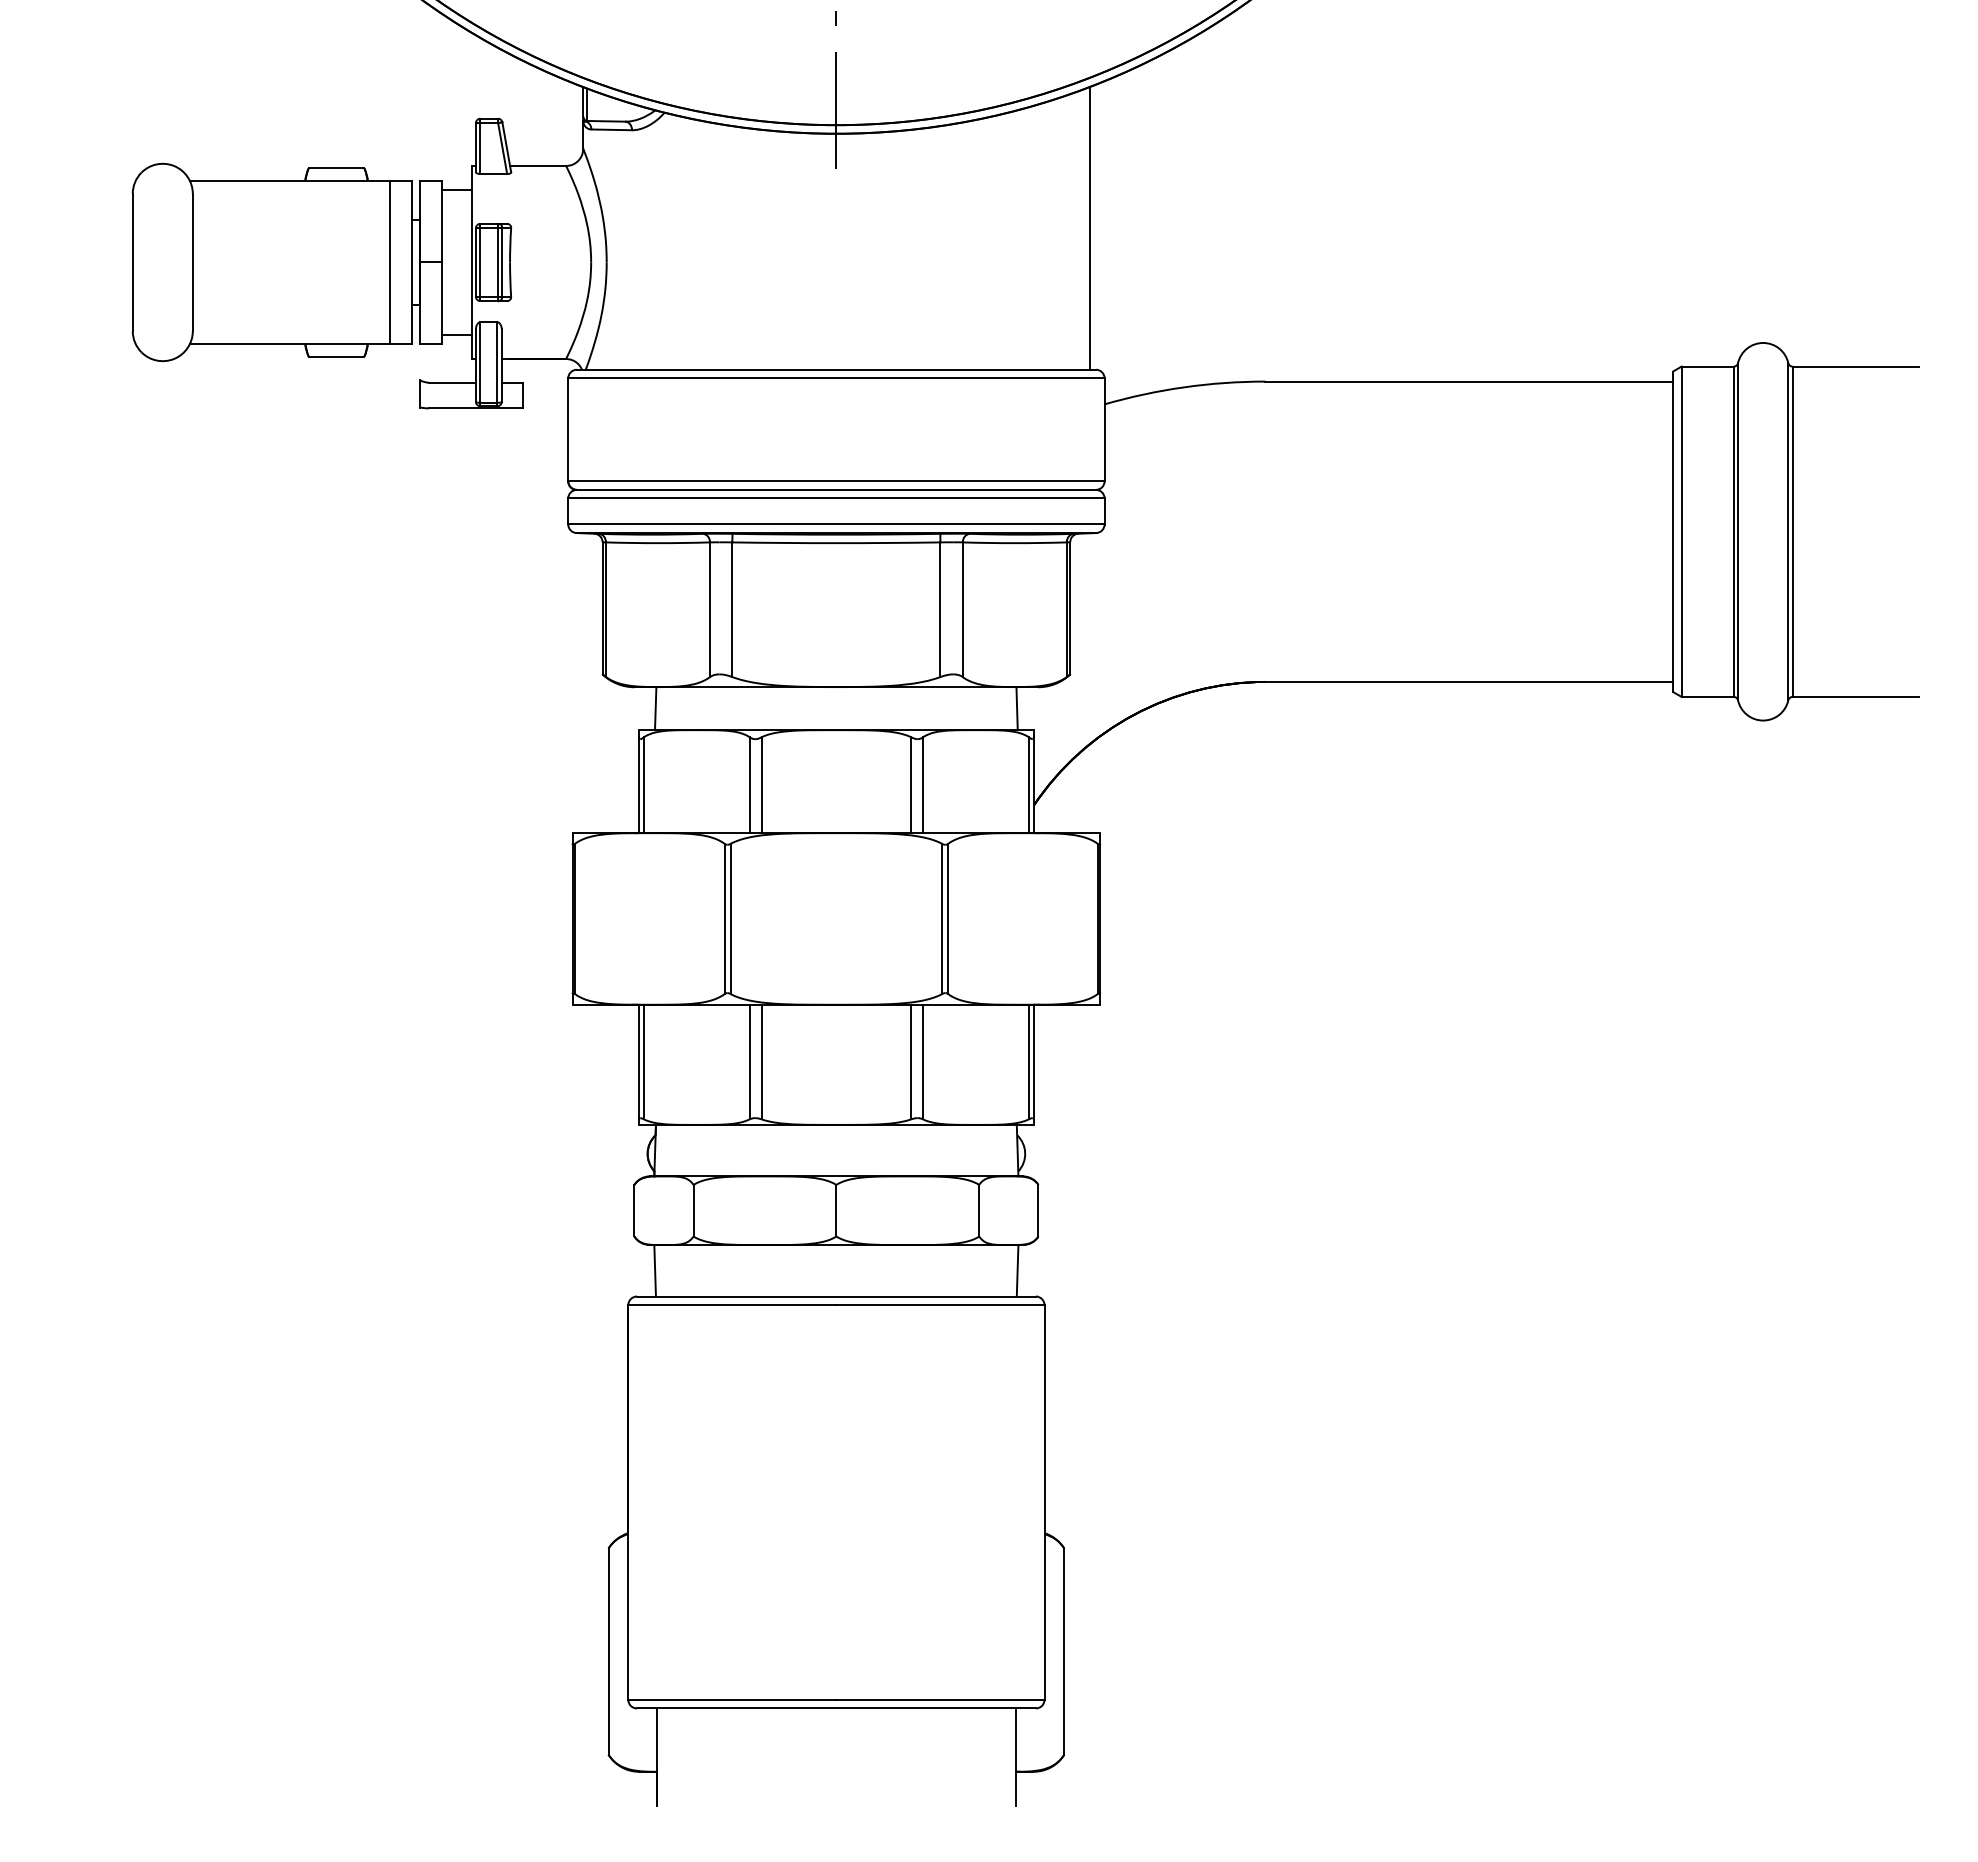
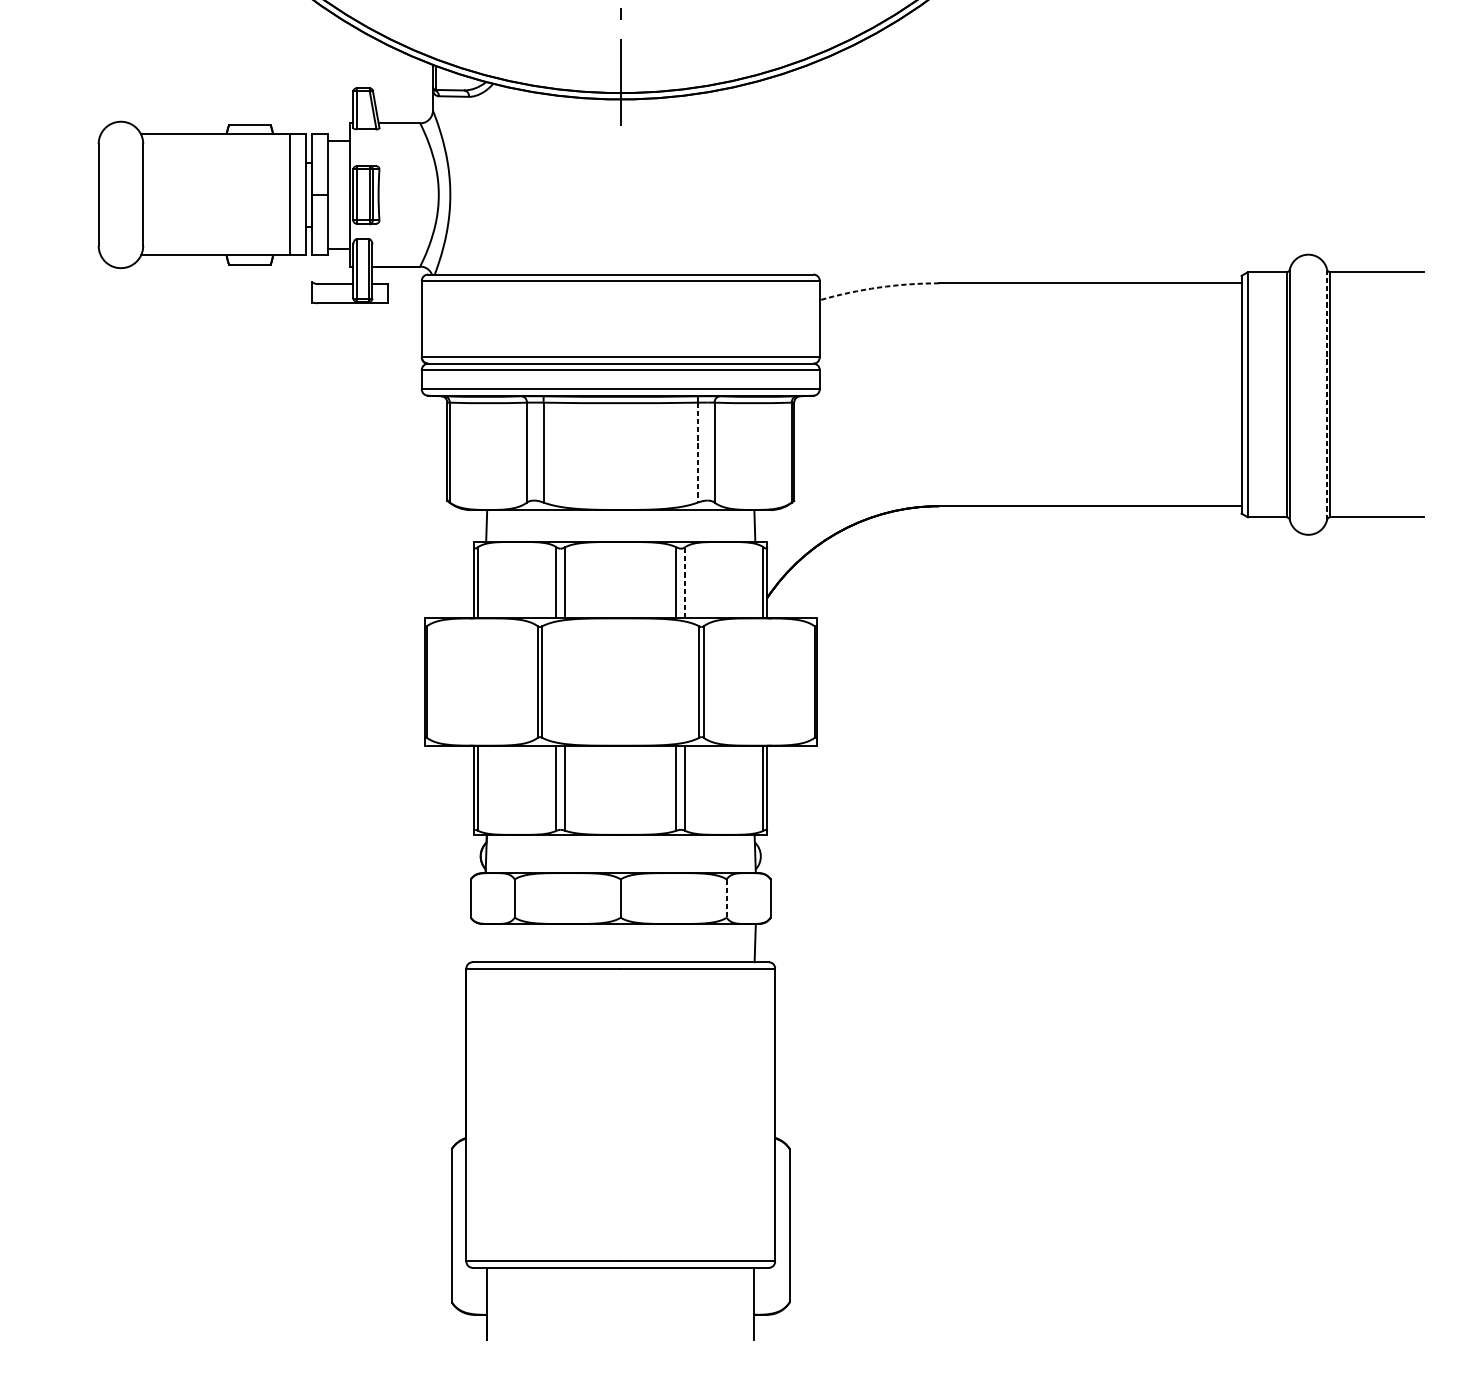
line: (1089, 228) -> (808, 169), removed
arc: (1184, 387) -> (879, 287), solid -> dashed
line: (1788, 531) -> (1327, 394), solid -> dashed
line: (940, 610) -> (698, 453), solid -> dashed
line: (923, 785) -> (685, 583), solid -> dashed
line: (979, 1210) -> (726, 898), solid -> dashed
line: (654, 1270) -> (485, 942), removed

